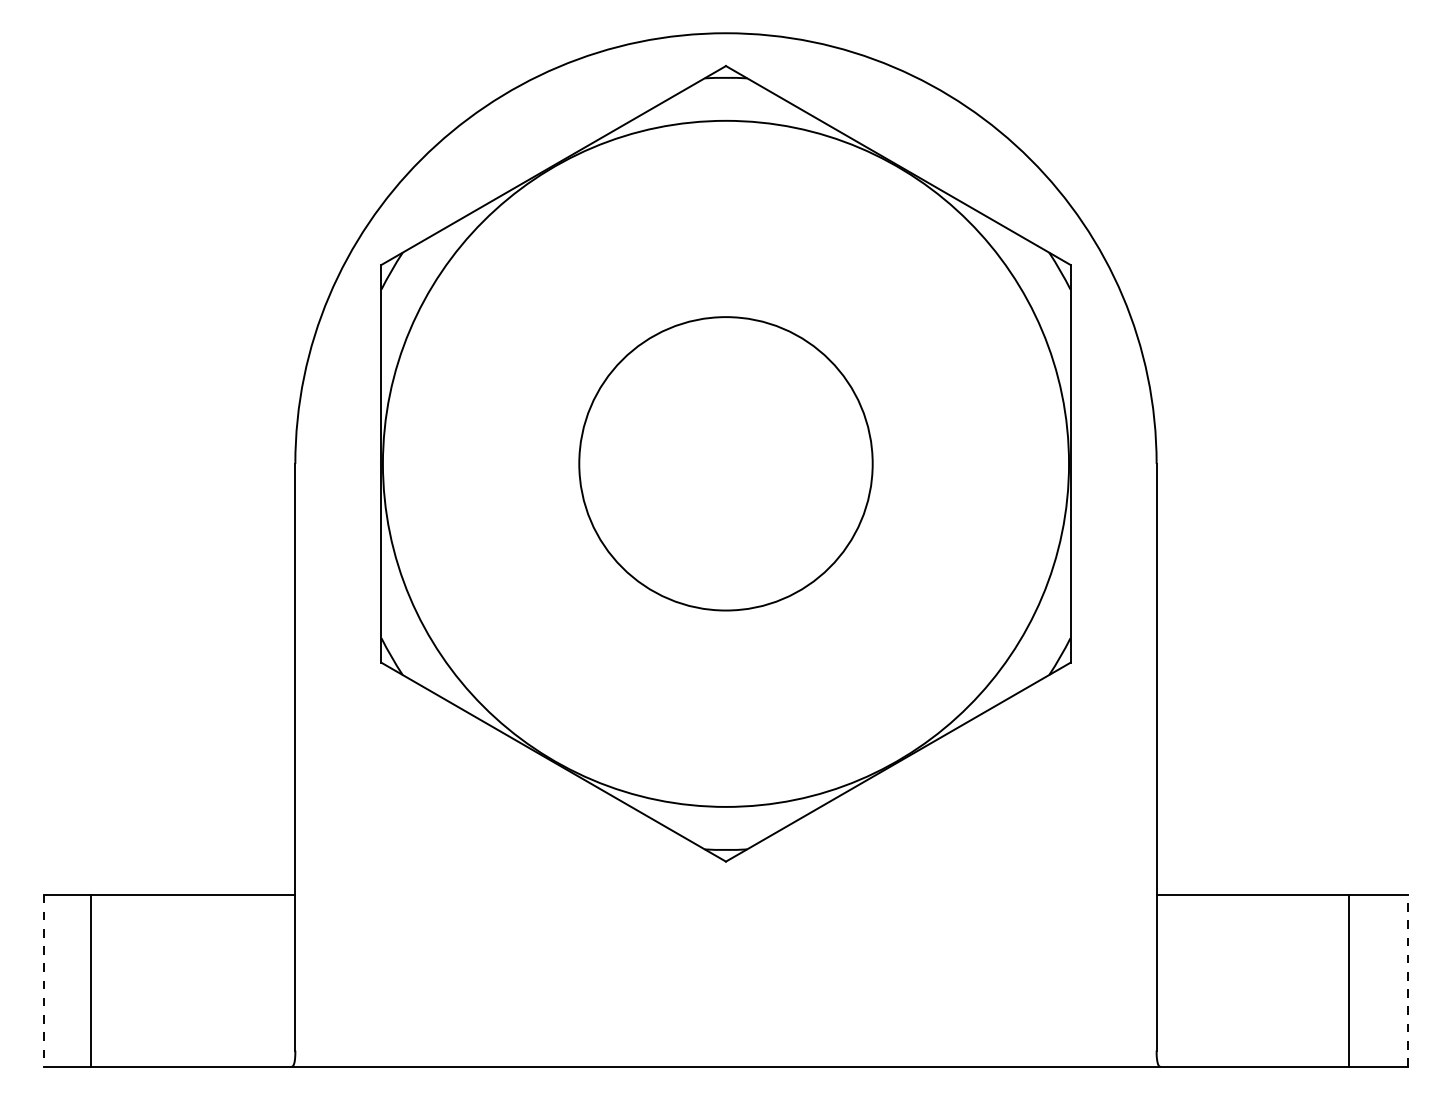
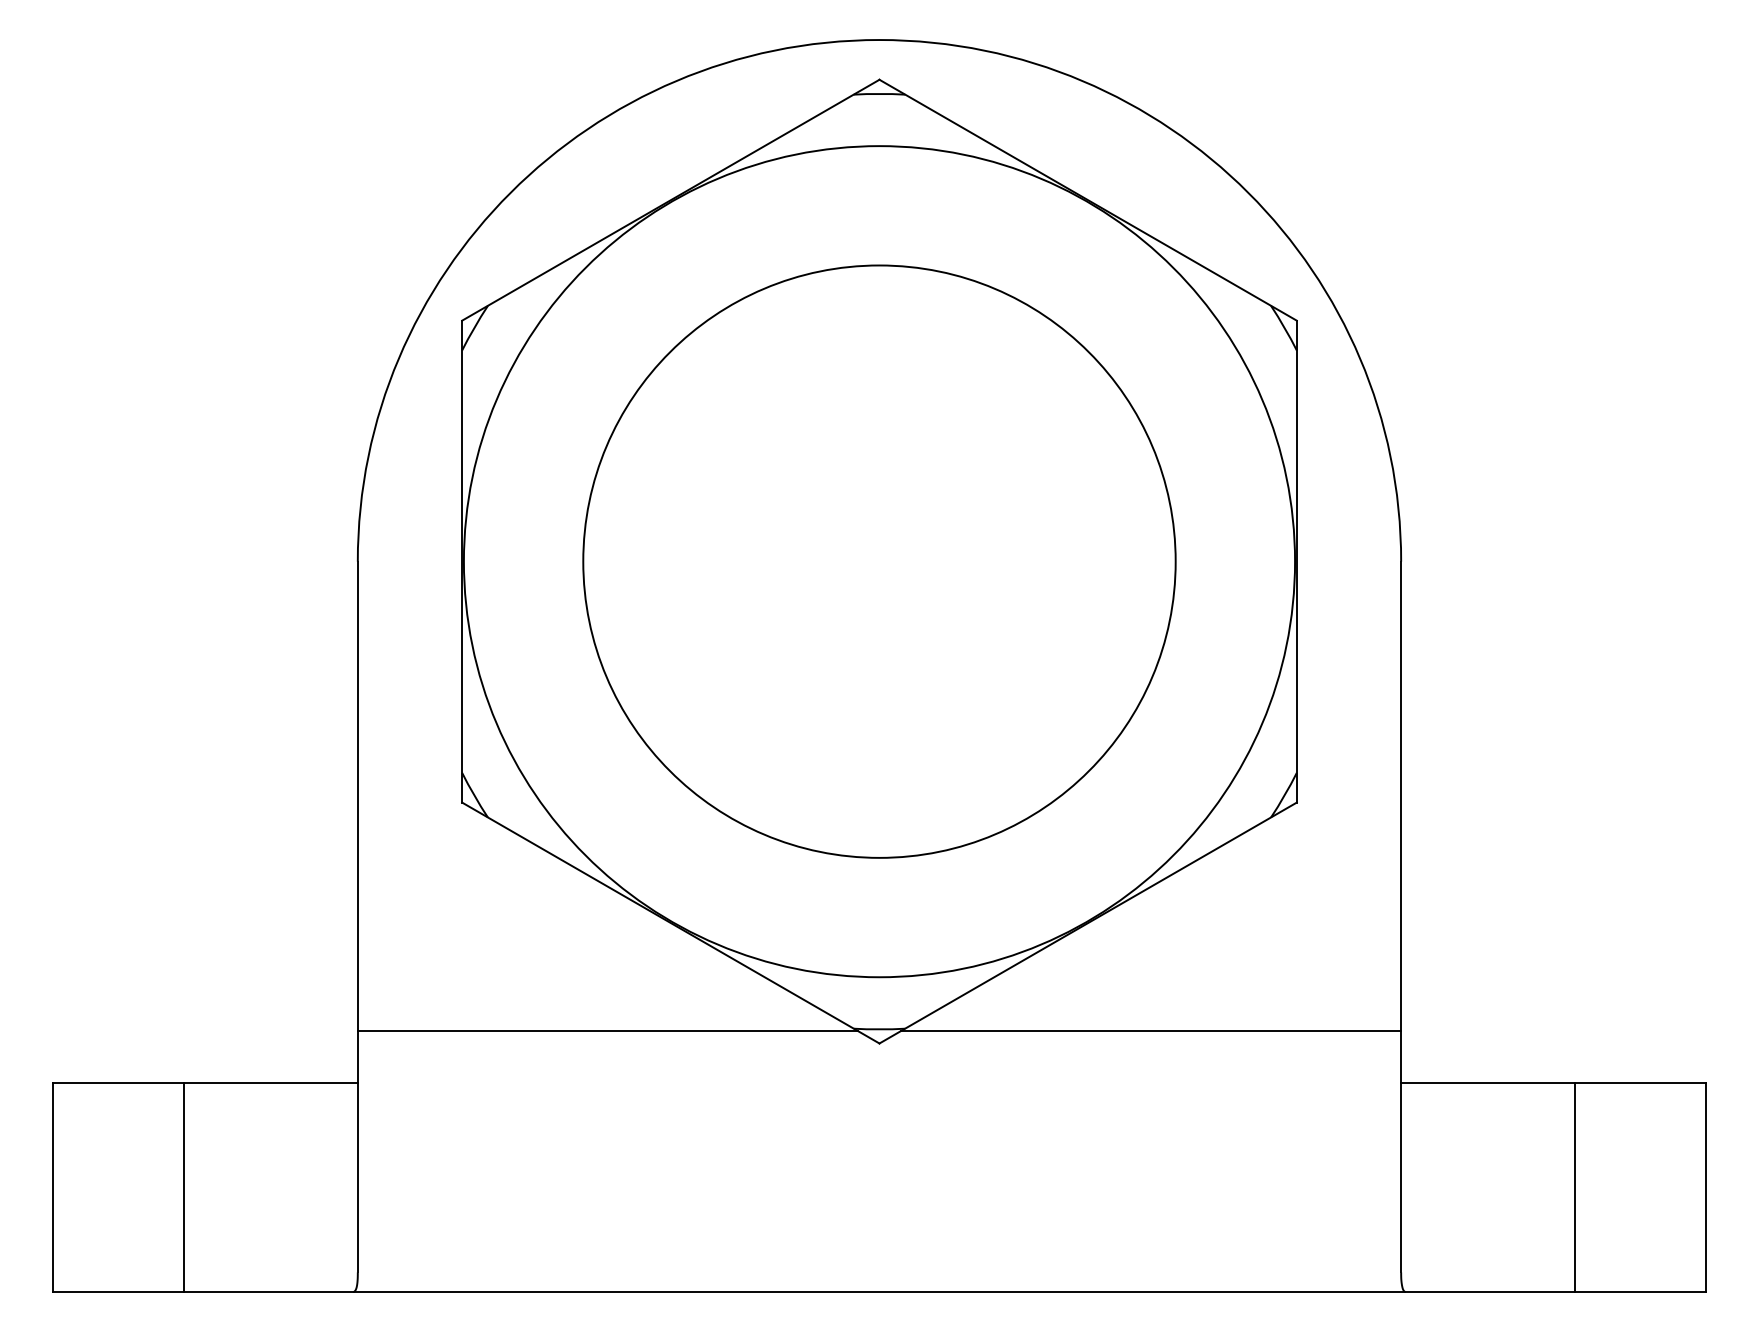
circle: (726, 463) -> (879, 561), size x1.67
line: (501, 851) -> (607, 1031), added
line: (949, 851) -> (1150, 1031), added
line: (90, 980) -> (183, 1187), moved
line: (1349, 980) -> (1575, 1187), moved
line: (1408, 980) -> (1706, 1187), dashed -> solid
line: (43, 981) -> (52, 1188), dashed -> solid

